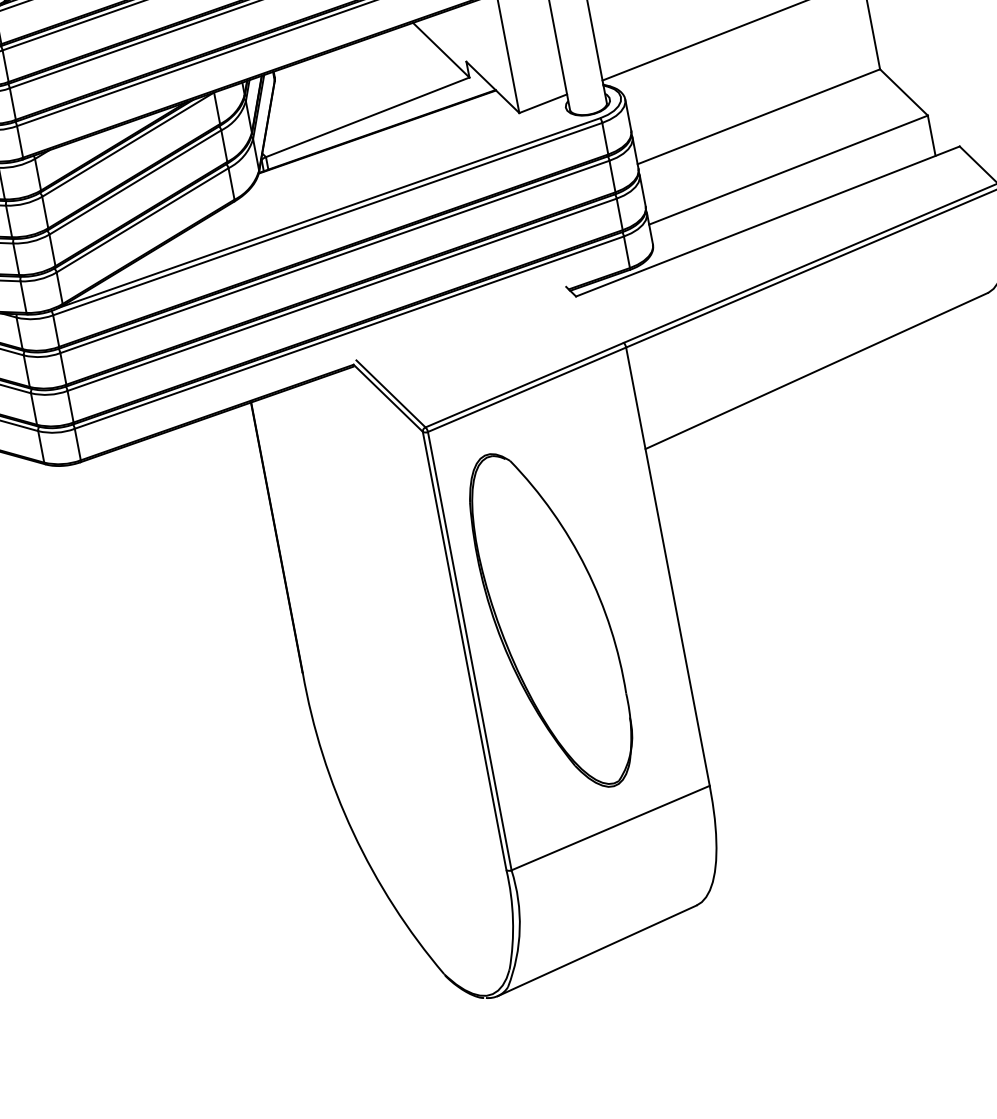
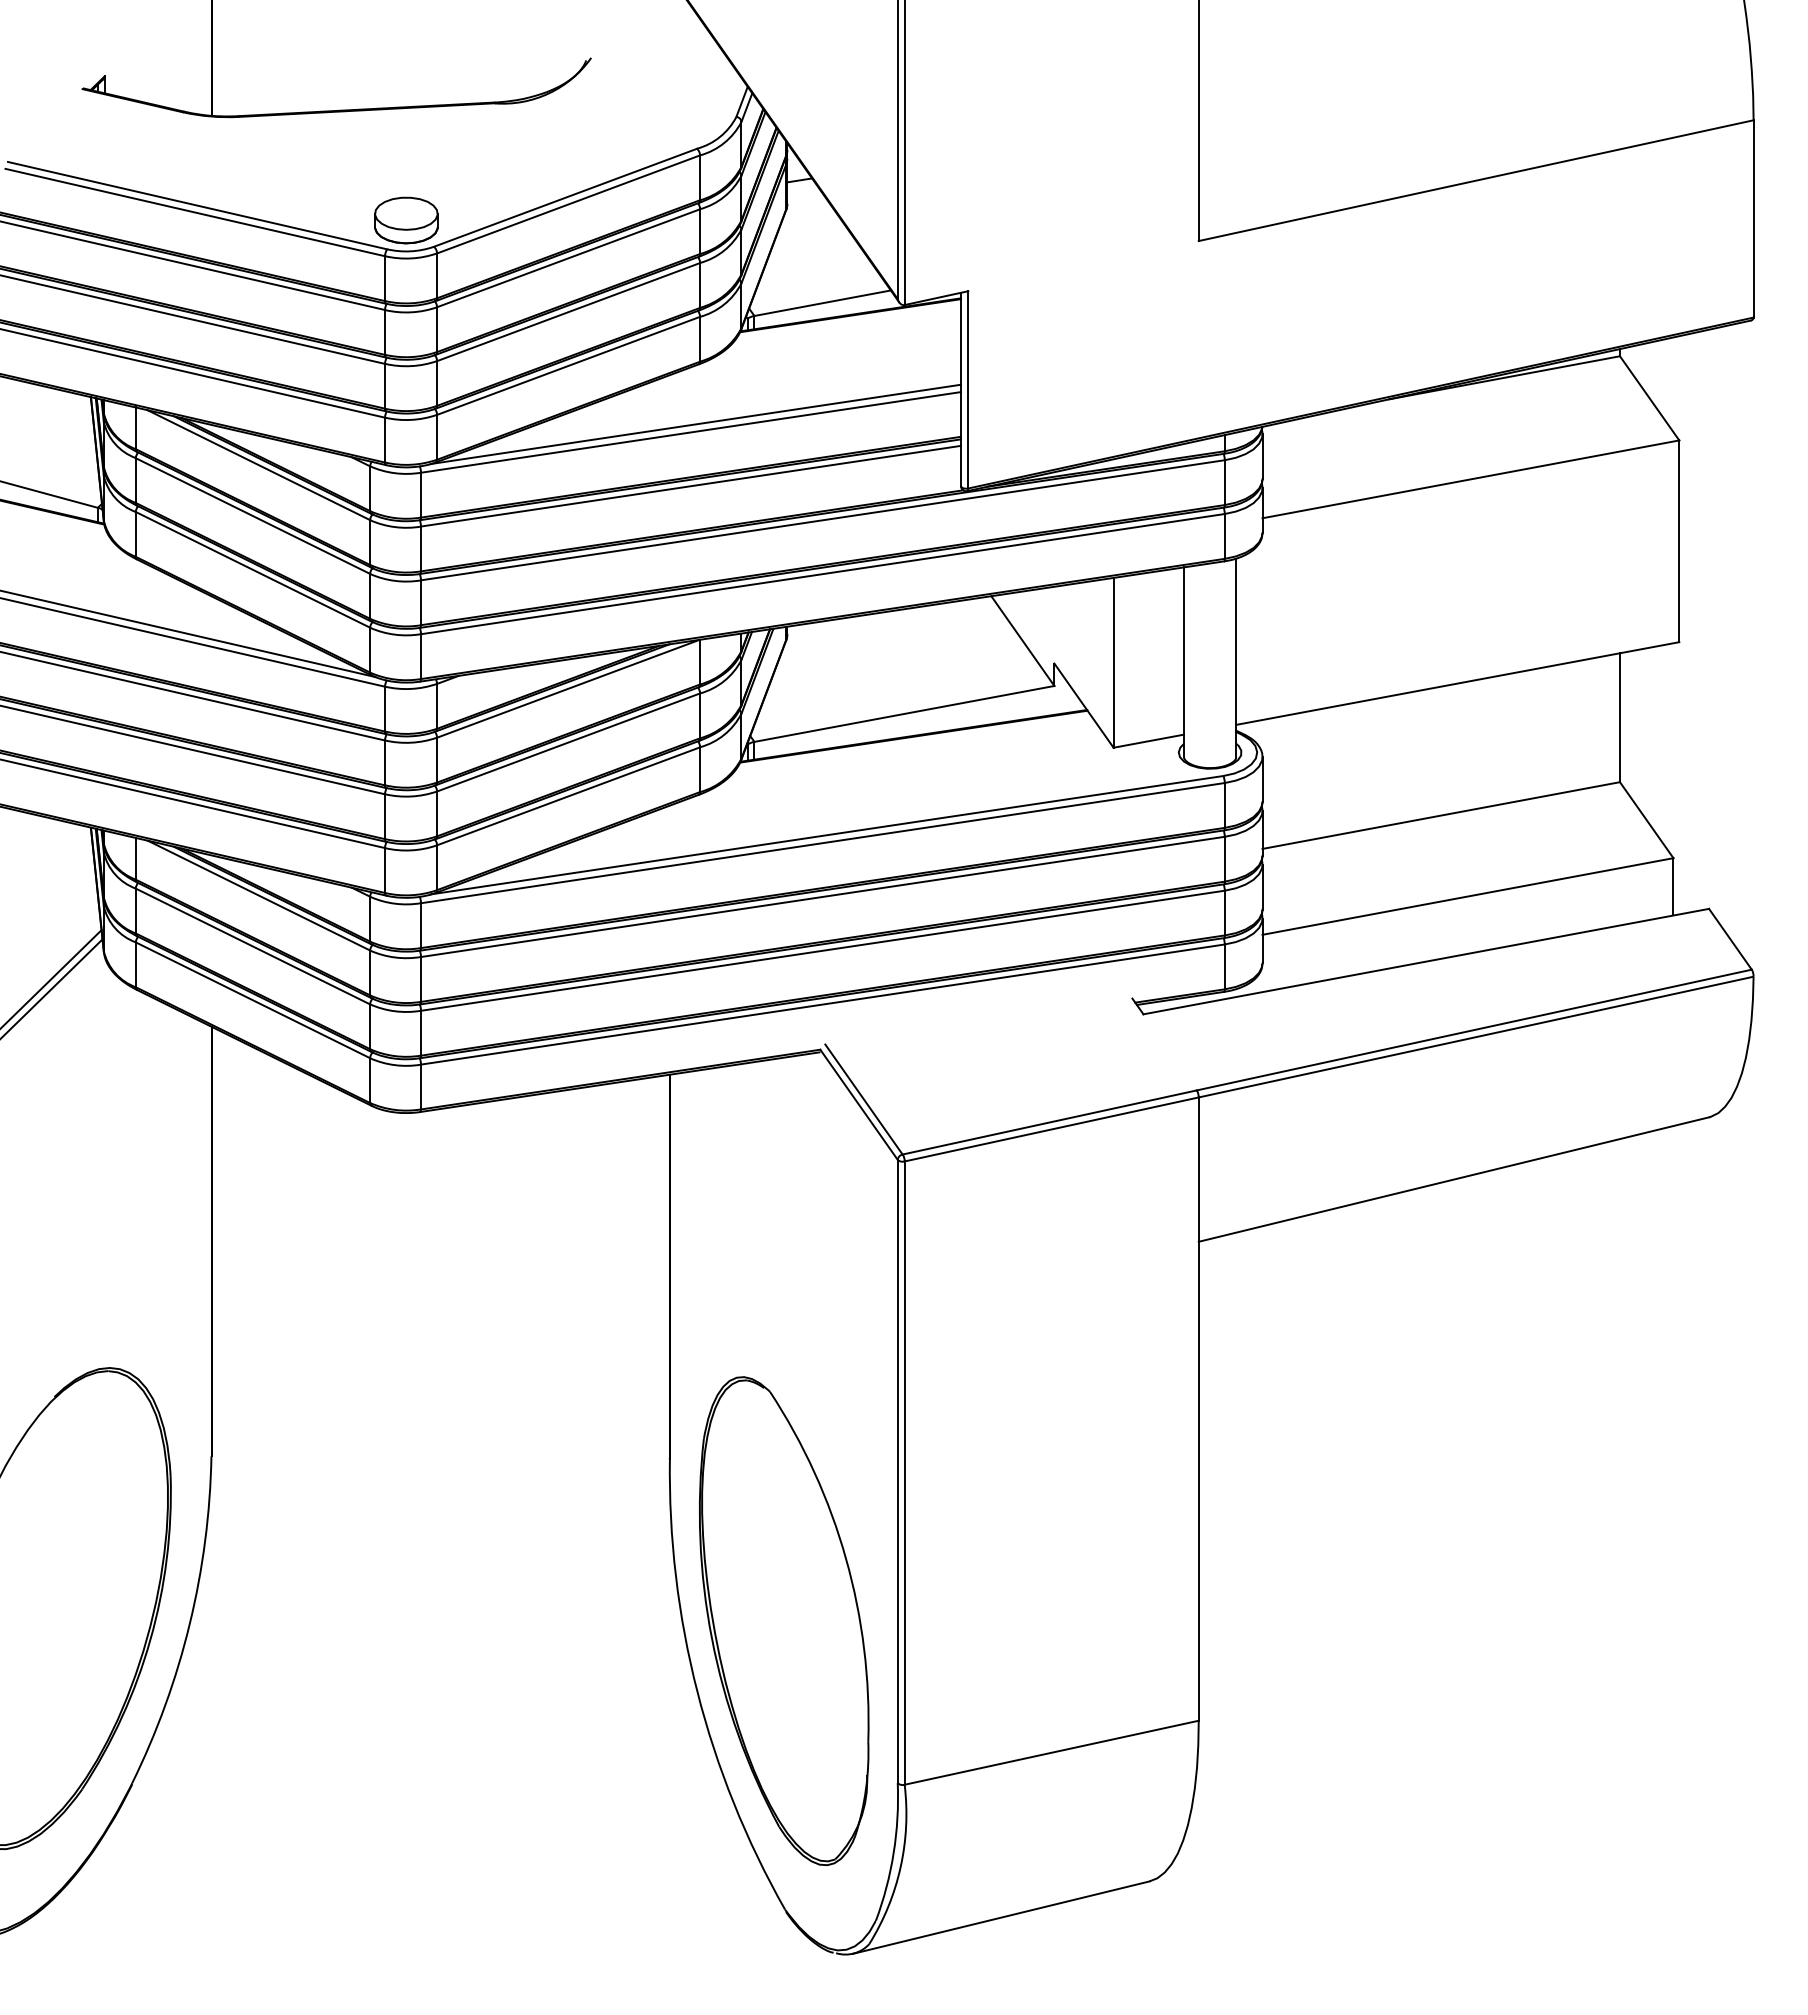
part: (551, 620) -> (784, 1621), moved

